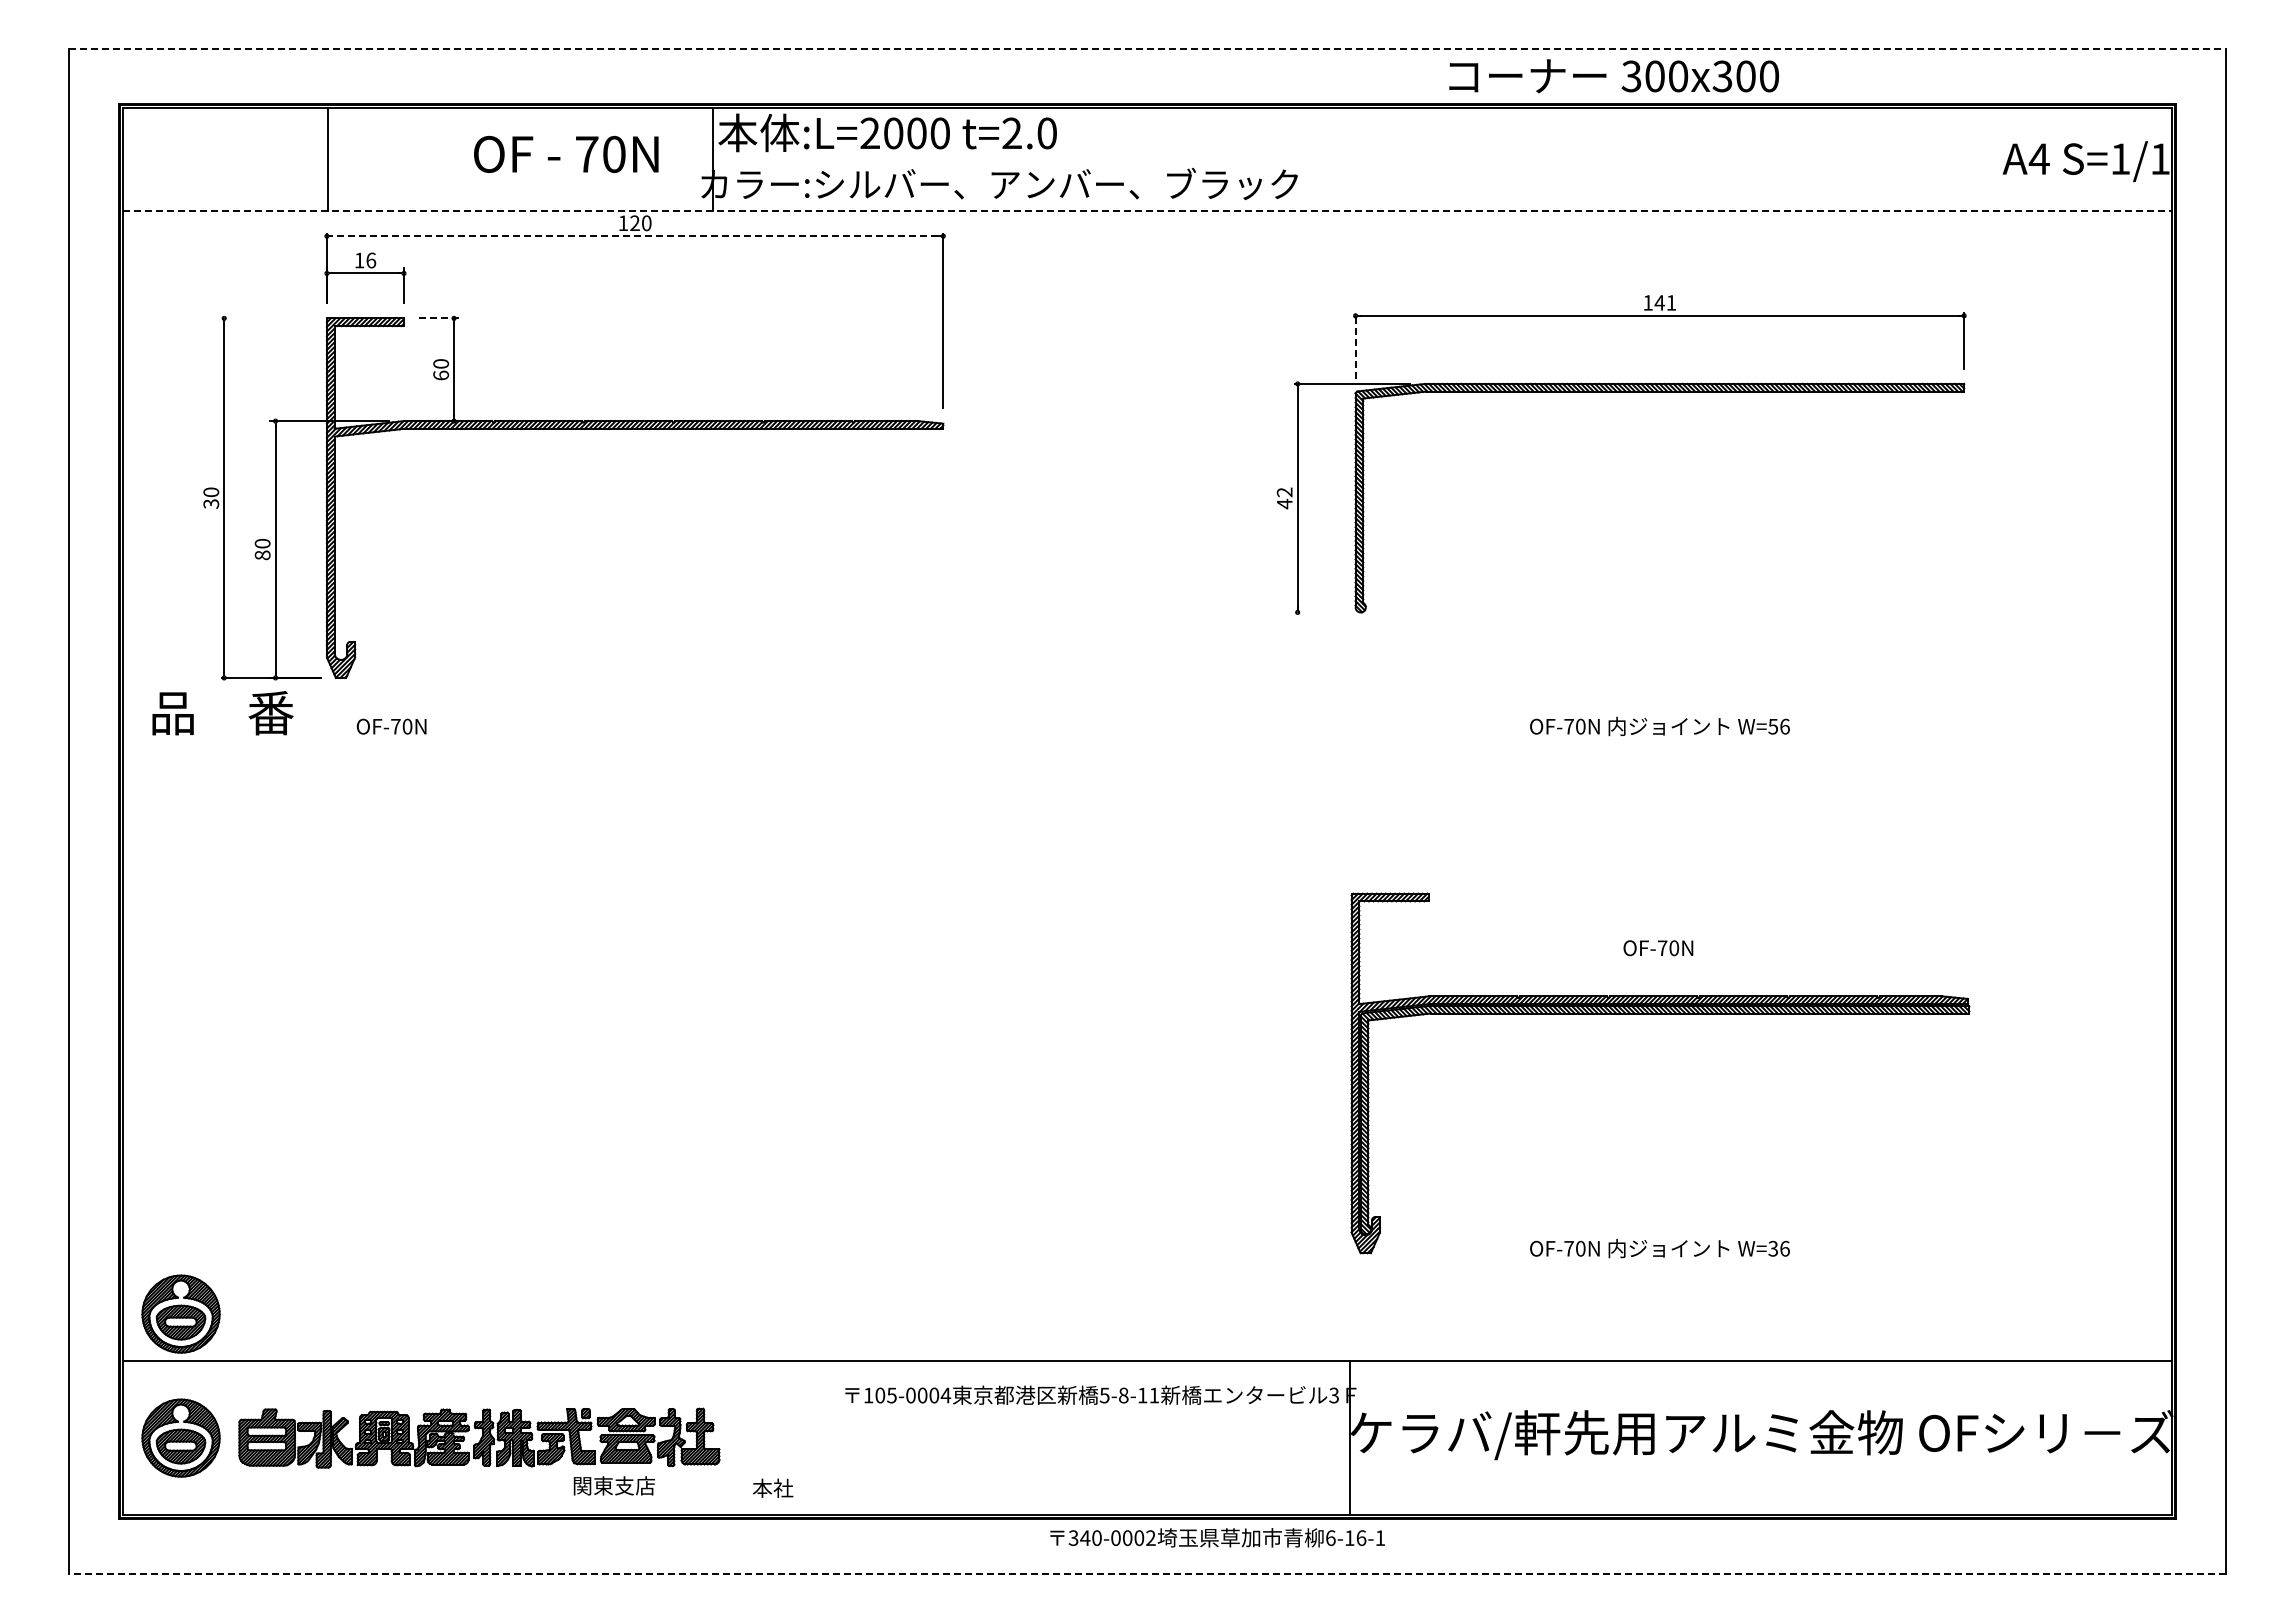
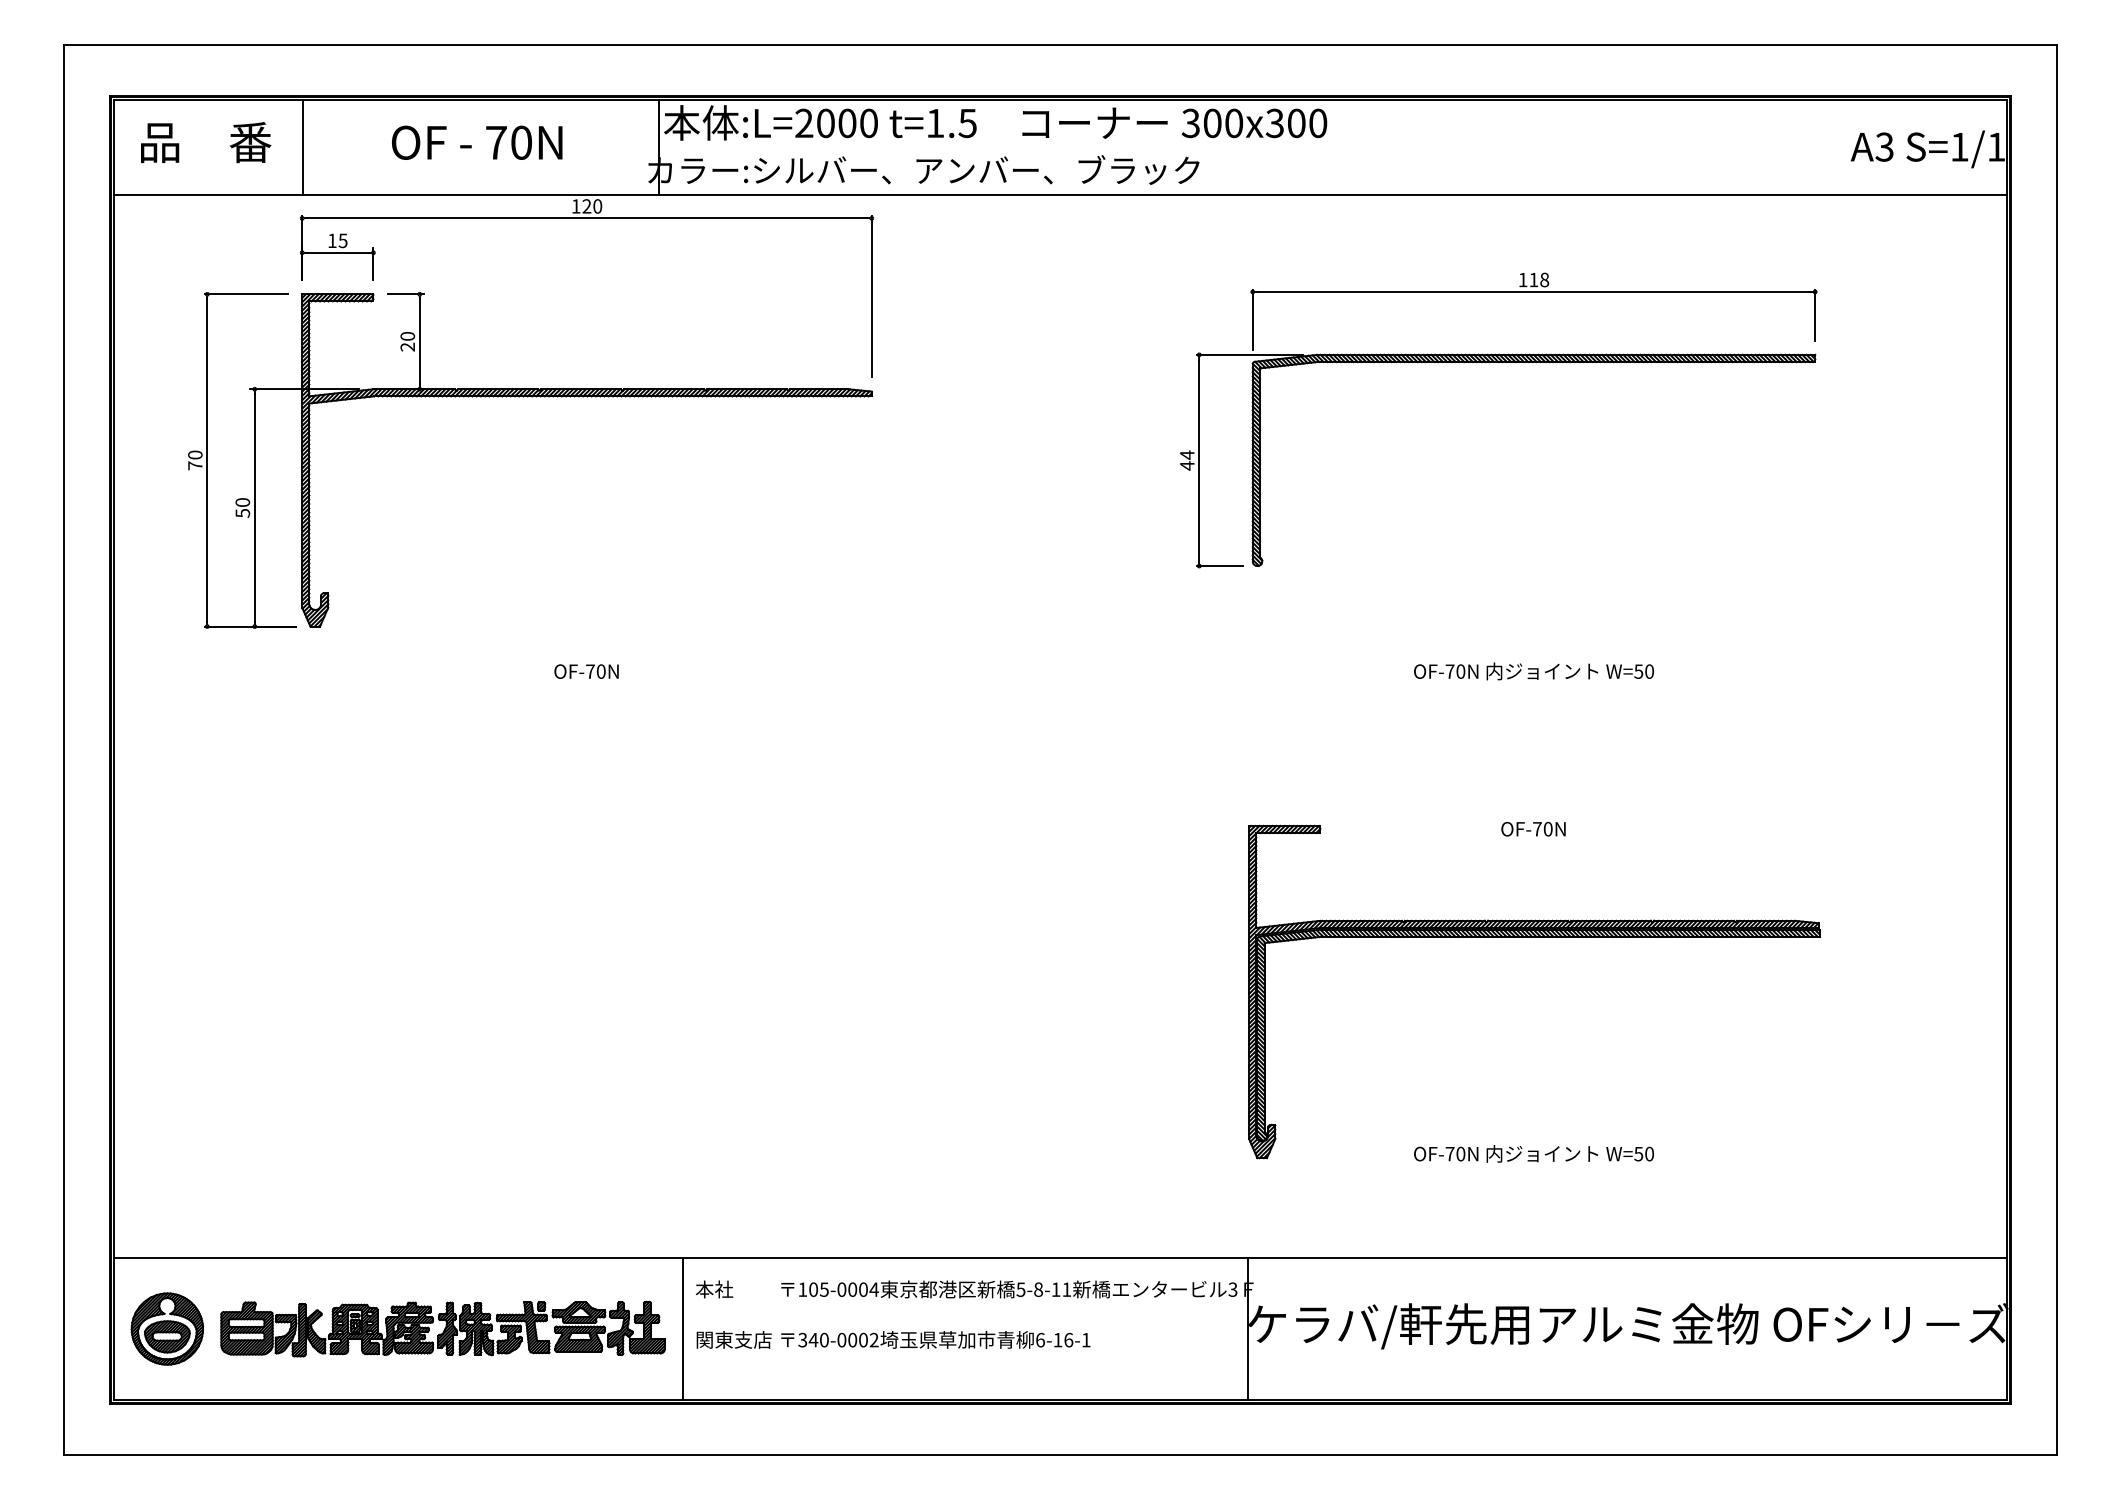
line: (1147, 48) -> (1060, 44), dashed -> solid
text: (1613, 76) -> (1174, 123), moved
text: (1029, 133) -> (951, 123), t=2.0 -> t=1.5
text: (566, 154) -> (477, 142), moved
text: (2038, 158) -> (1883, 146), A4 -> A3
line: (1147, 210) -> (1060, 194), dashed -> solid
line: (634, 236) -> (586, 218), dashed -> solid
text: (371, 260) -> (343, 240), 16 -> 15
text: (1665, 302) -> (1539, 279), 141 -> 118
line: (266, 318) -> (246, 294), added
line: (439, 318) -> (406, 294), dashed -> solid
line: (1355, 345) -> (1252, 319), dashed -> solid
text: (441, 375) -> (408, 347), 60 -> 20
text: (1284, 492) -> (1187, 455), 42 -> 44
text: (211, 503) -> (195, 465), 30 -> 70
text: (262, 555) -> (242, 513), 80 -> 50
line: (1320, 612) -> (1220, 566), added
text: (222, 713) -> (205, 142), moved
text: (391, 726) -> (586, 671), moved
text: (1784, 726) -> (1649, 671), W=56 -> W=50
text: (1658, 948) -> (1533, 829), moved
text: (1779, 1248) -> (1644, 1153), W=36 -> W=50
part: (180, 1313) -> (166, 1213), removed
line: (739, 1438) -> (683, 1329), added
text: (613, 1485) -> (733, 1339), moved
text: (773, 1487) -> (714, 1288), moved
text: (1217, 1537) -> (935, 1339), moved
line: (1147, 1574) -> (1060, 1455), dashed -> solid

